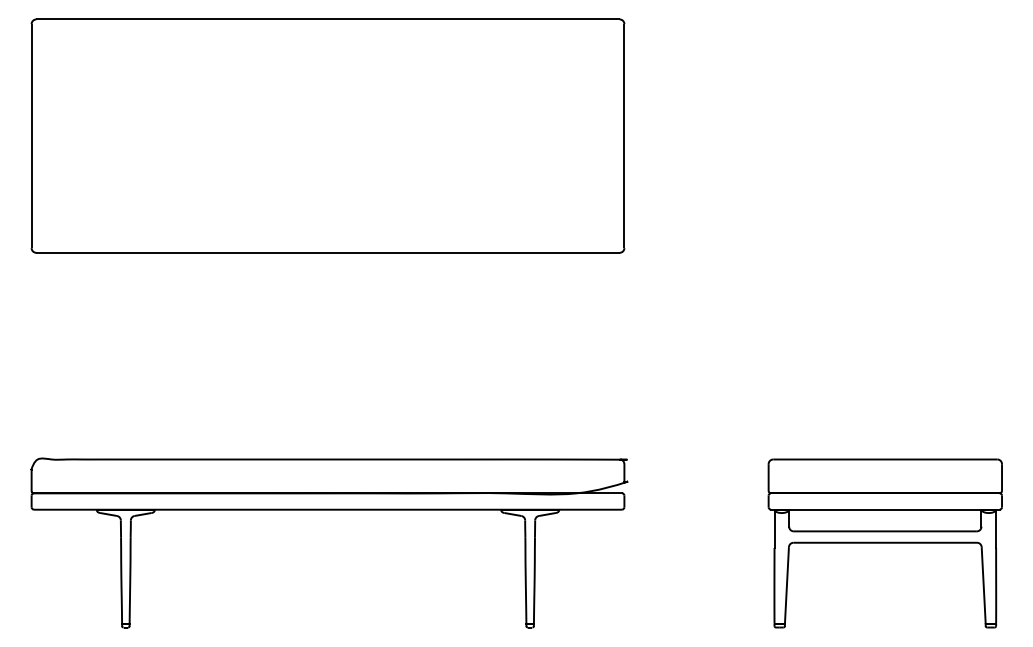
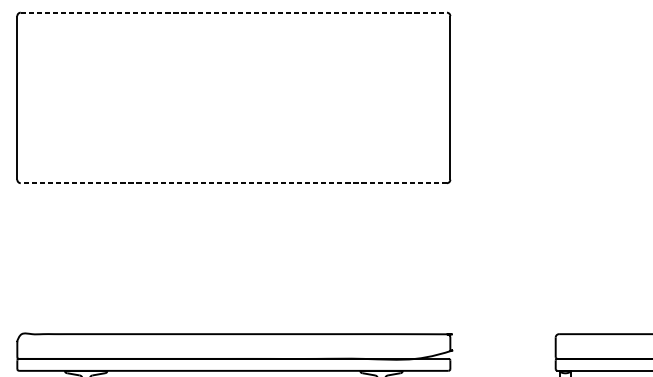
line: (328, 19) -> (234, 12), solid -> dashed
line: (328, 252) -> (234, 182), solid -> dashed

